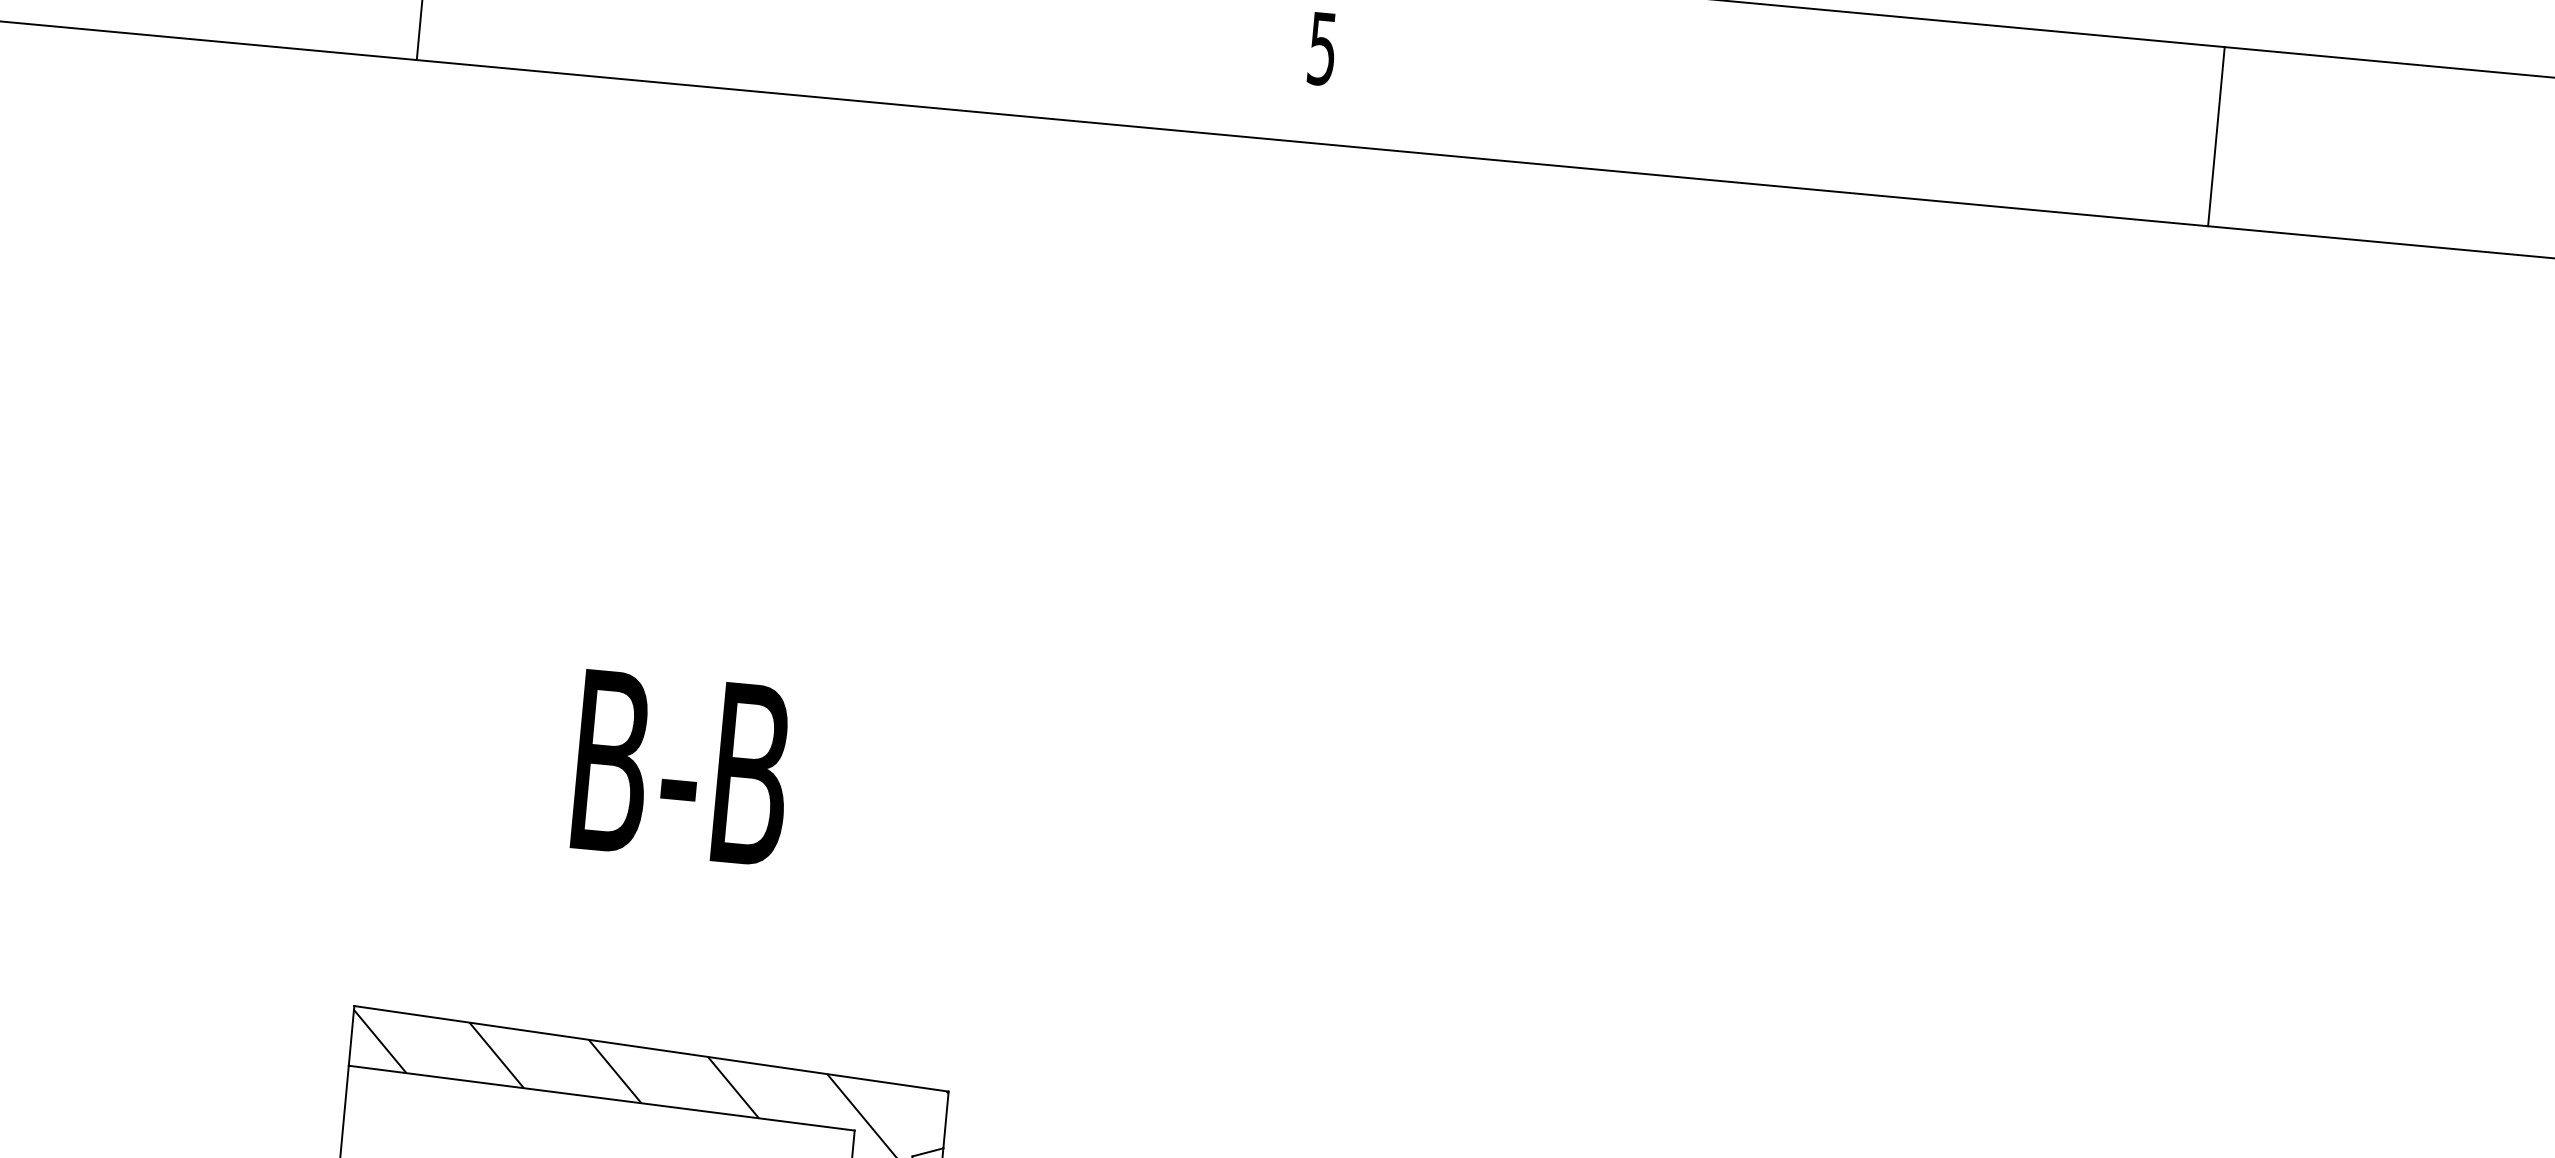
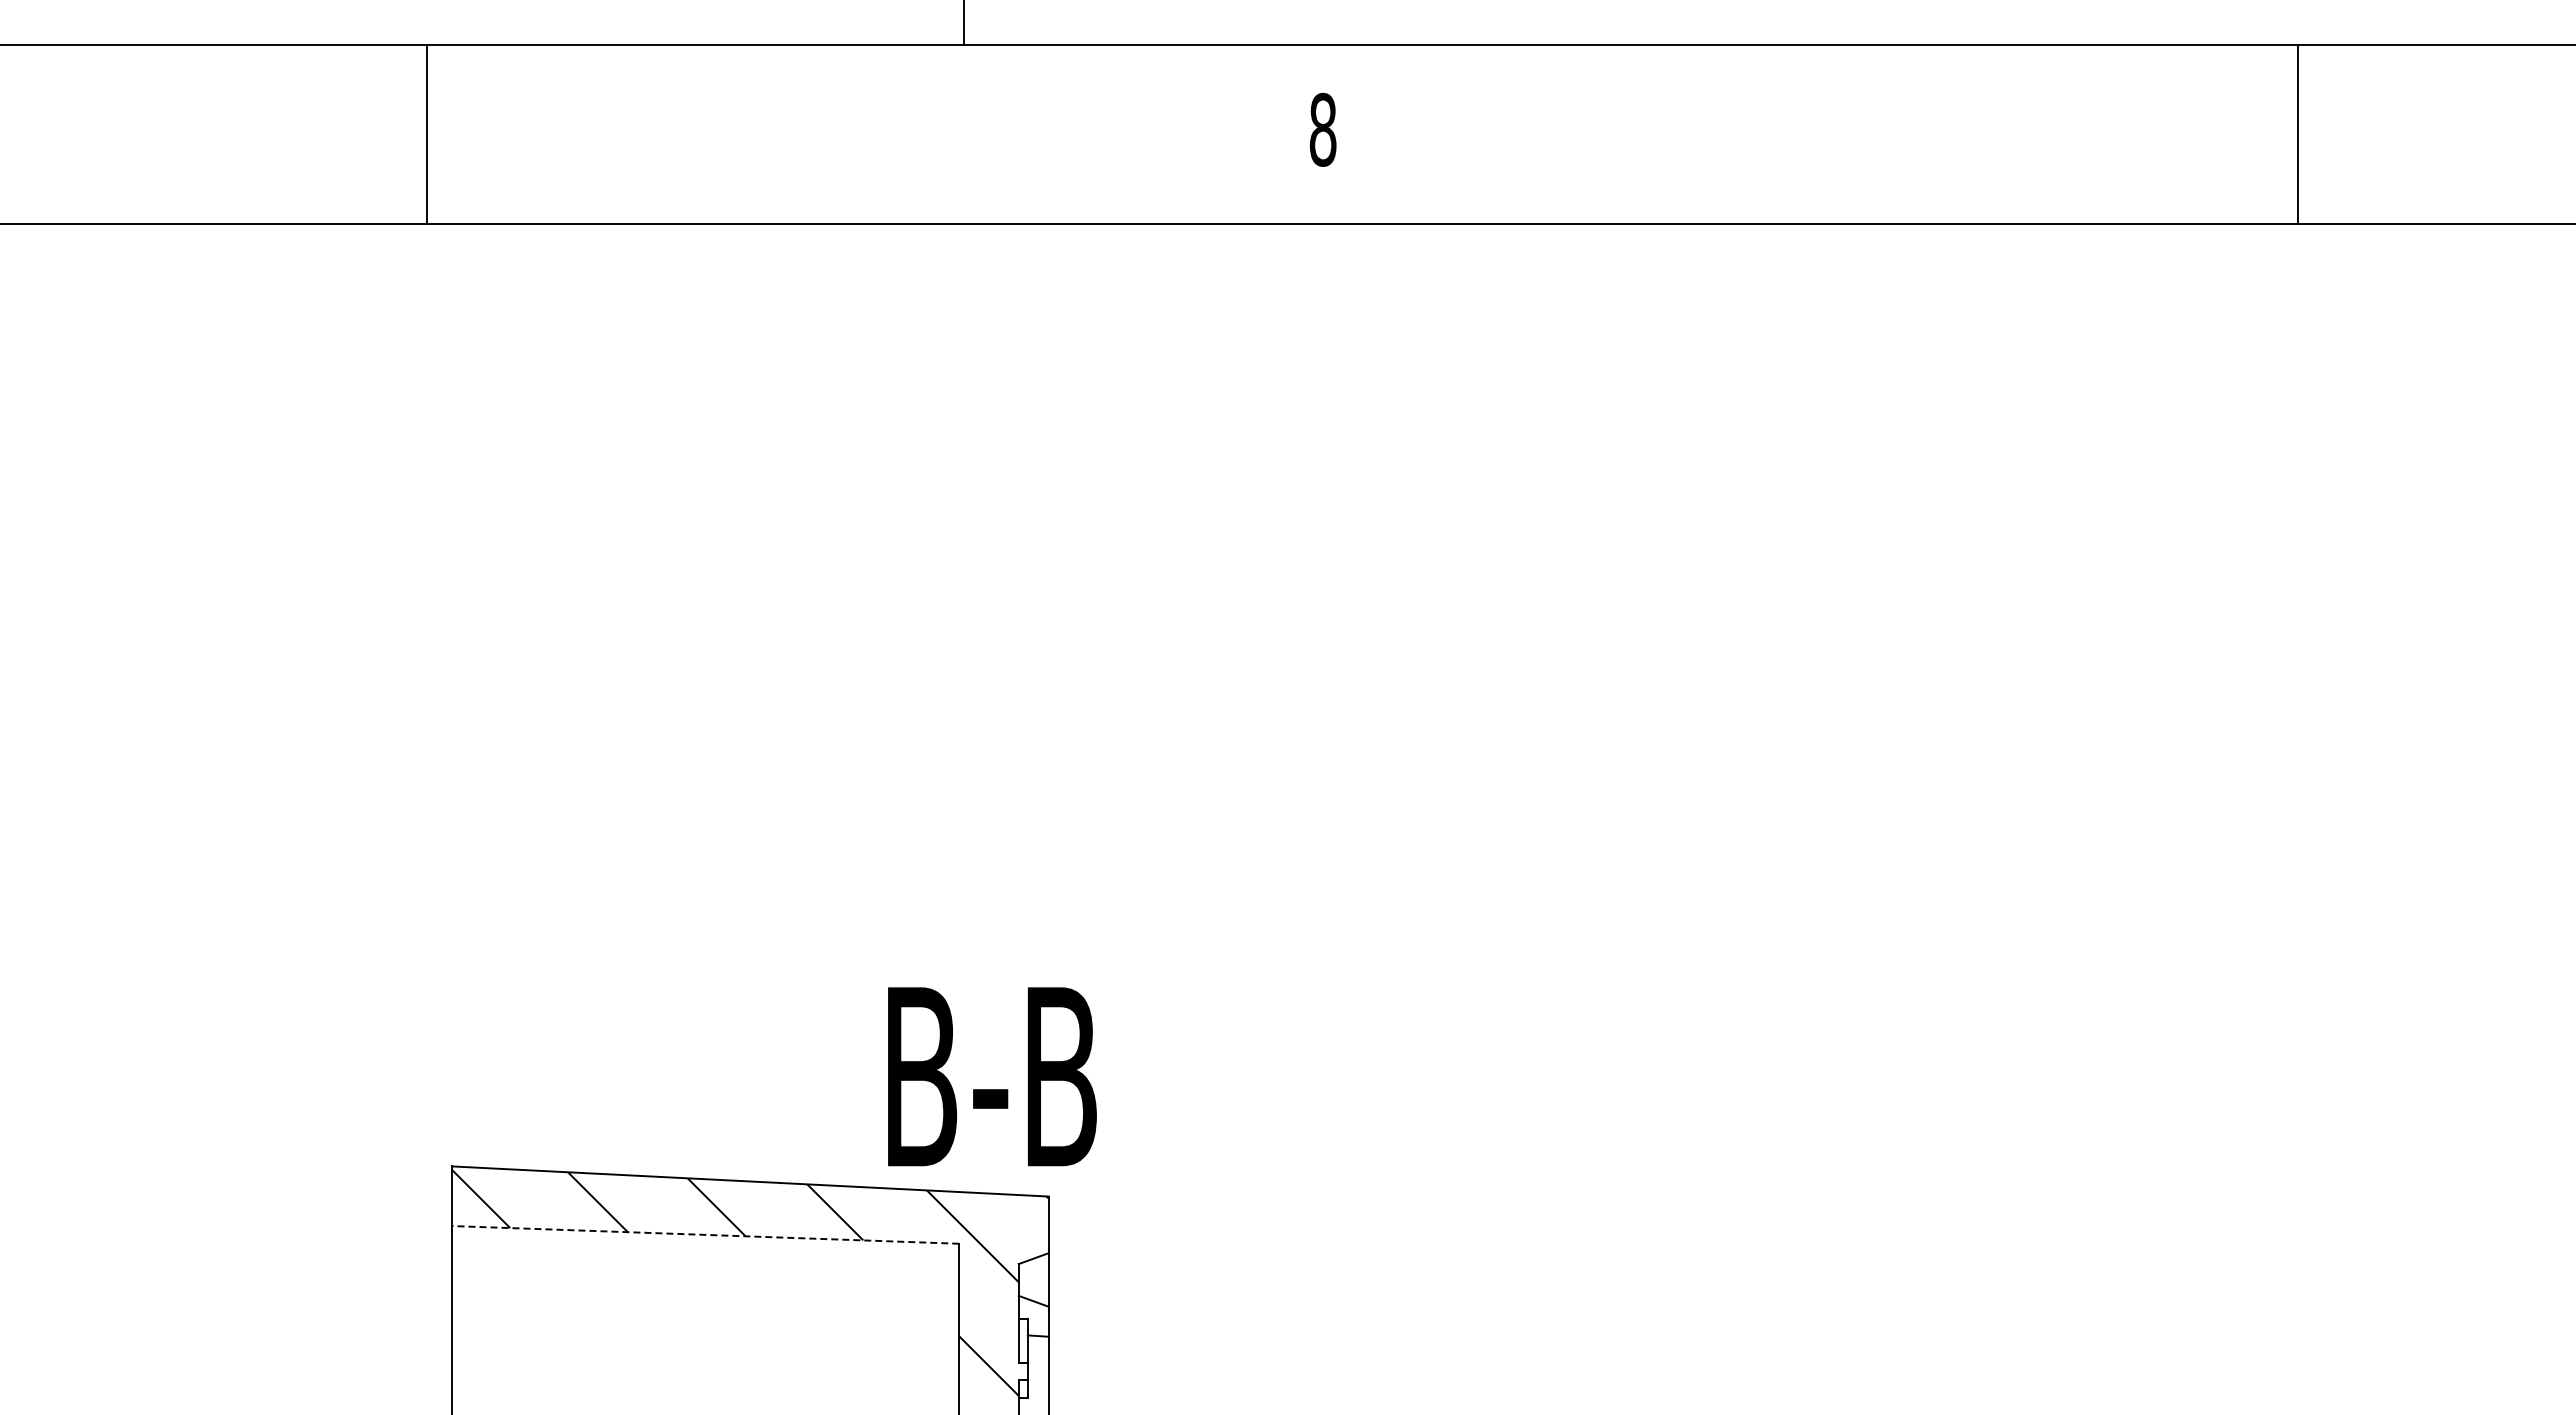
text: (1322, 48) -> (1322, 129), 5 -> 8
line: (2216, 136) -> (2298, 134), moved
text: (682, 767) -> (992, 1076), moved
line: (601, 1097) -> (705, 1234), solid -> dashed

